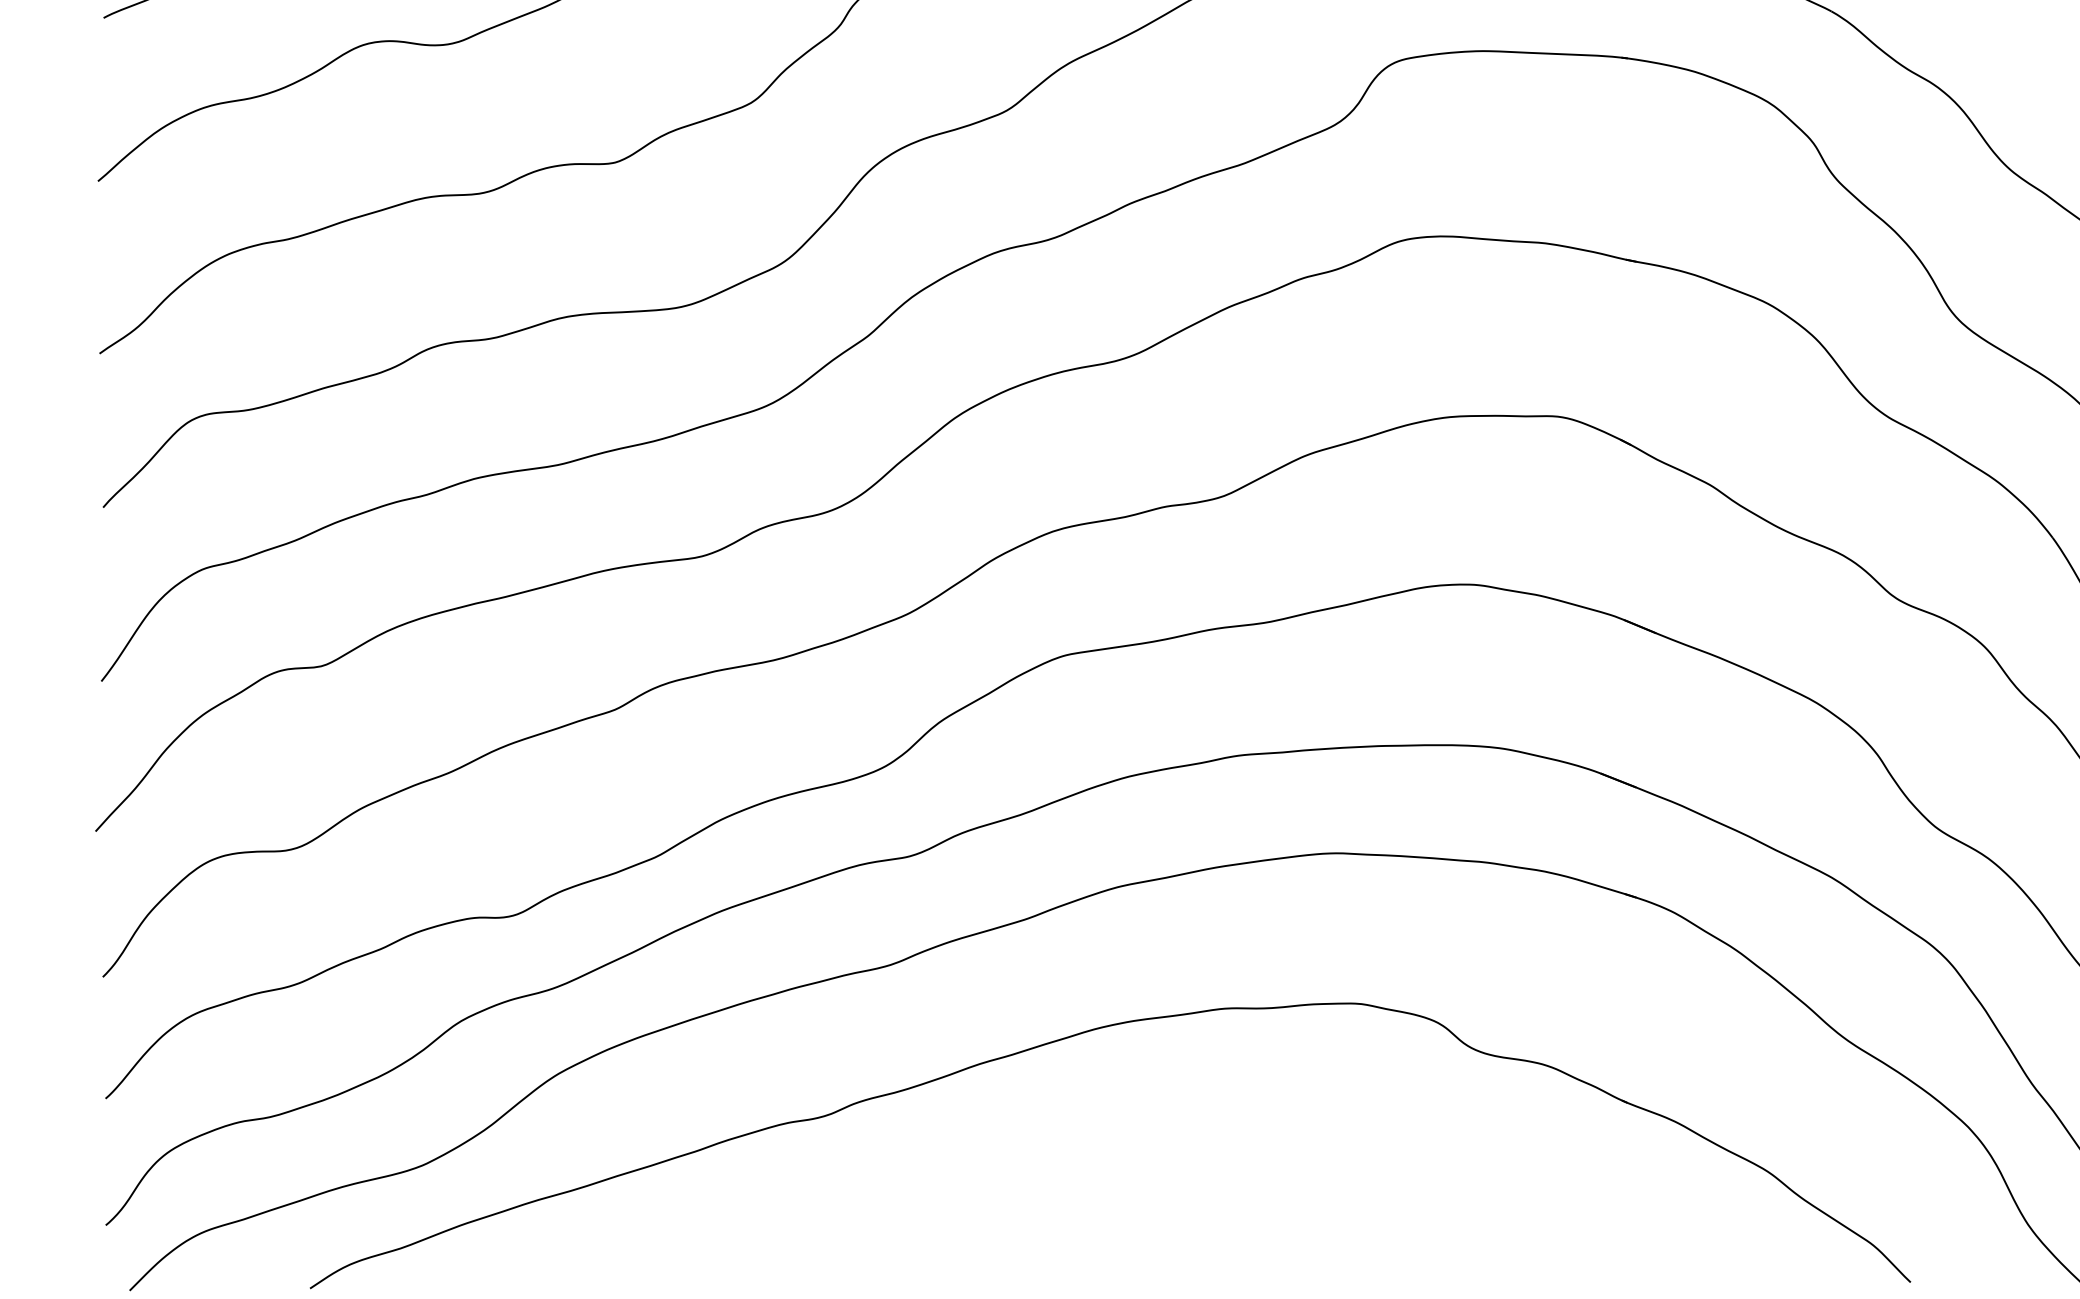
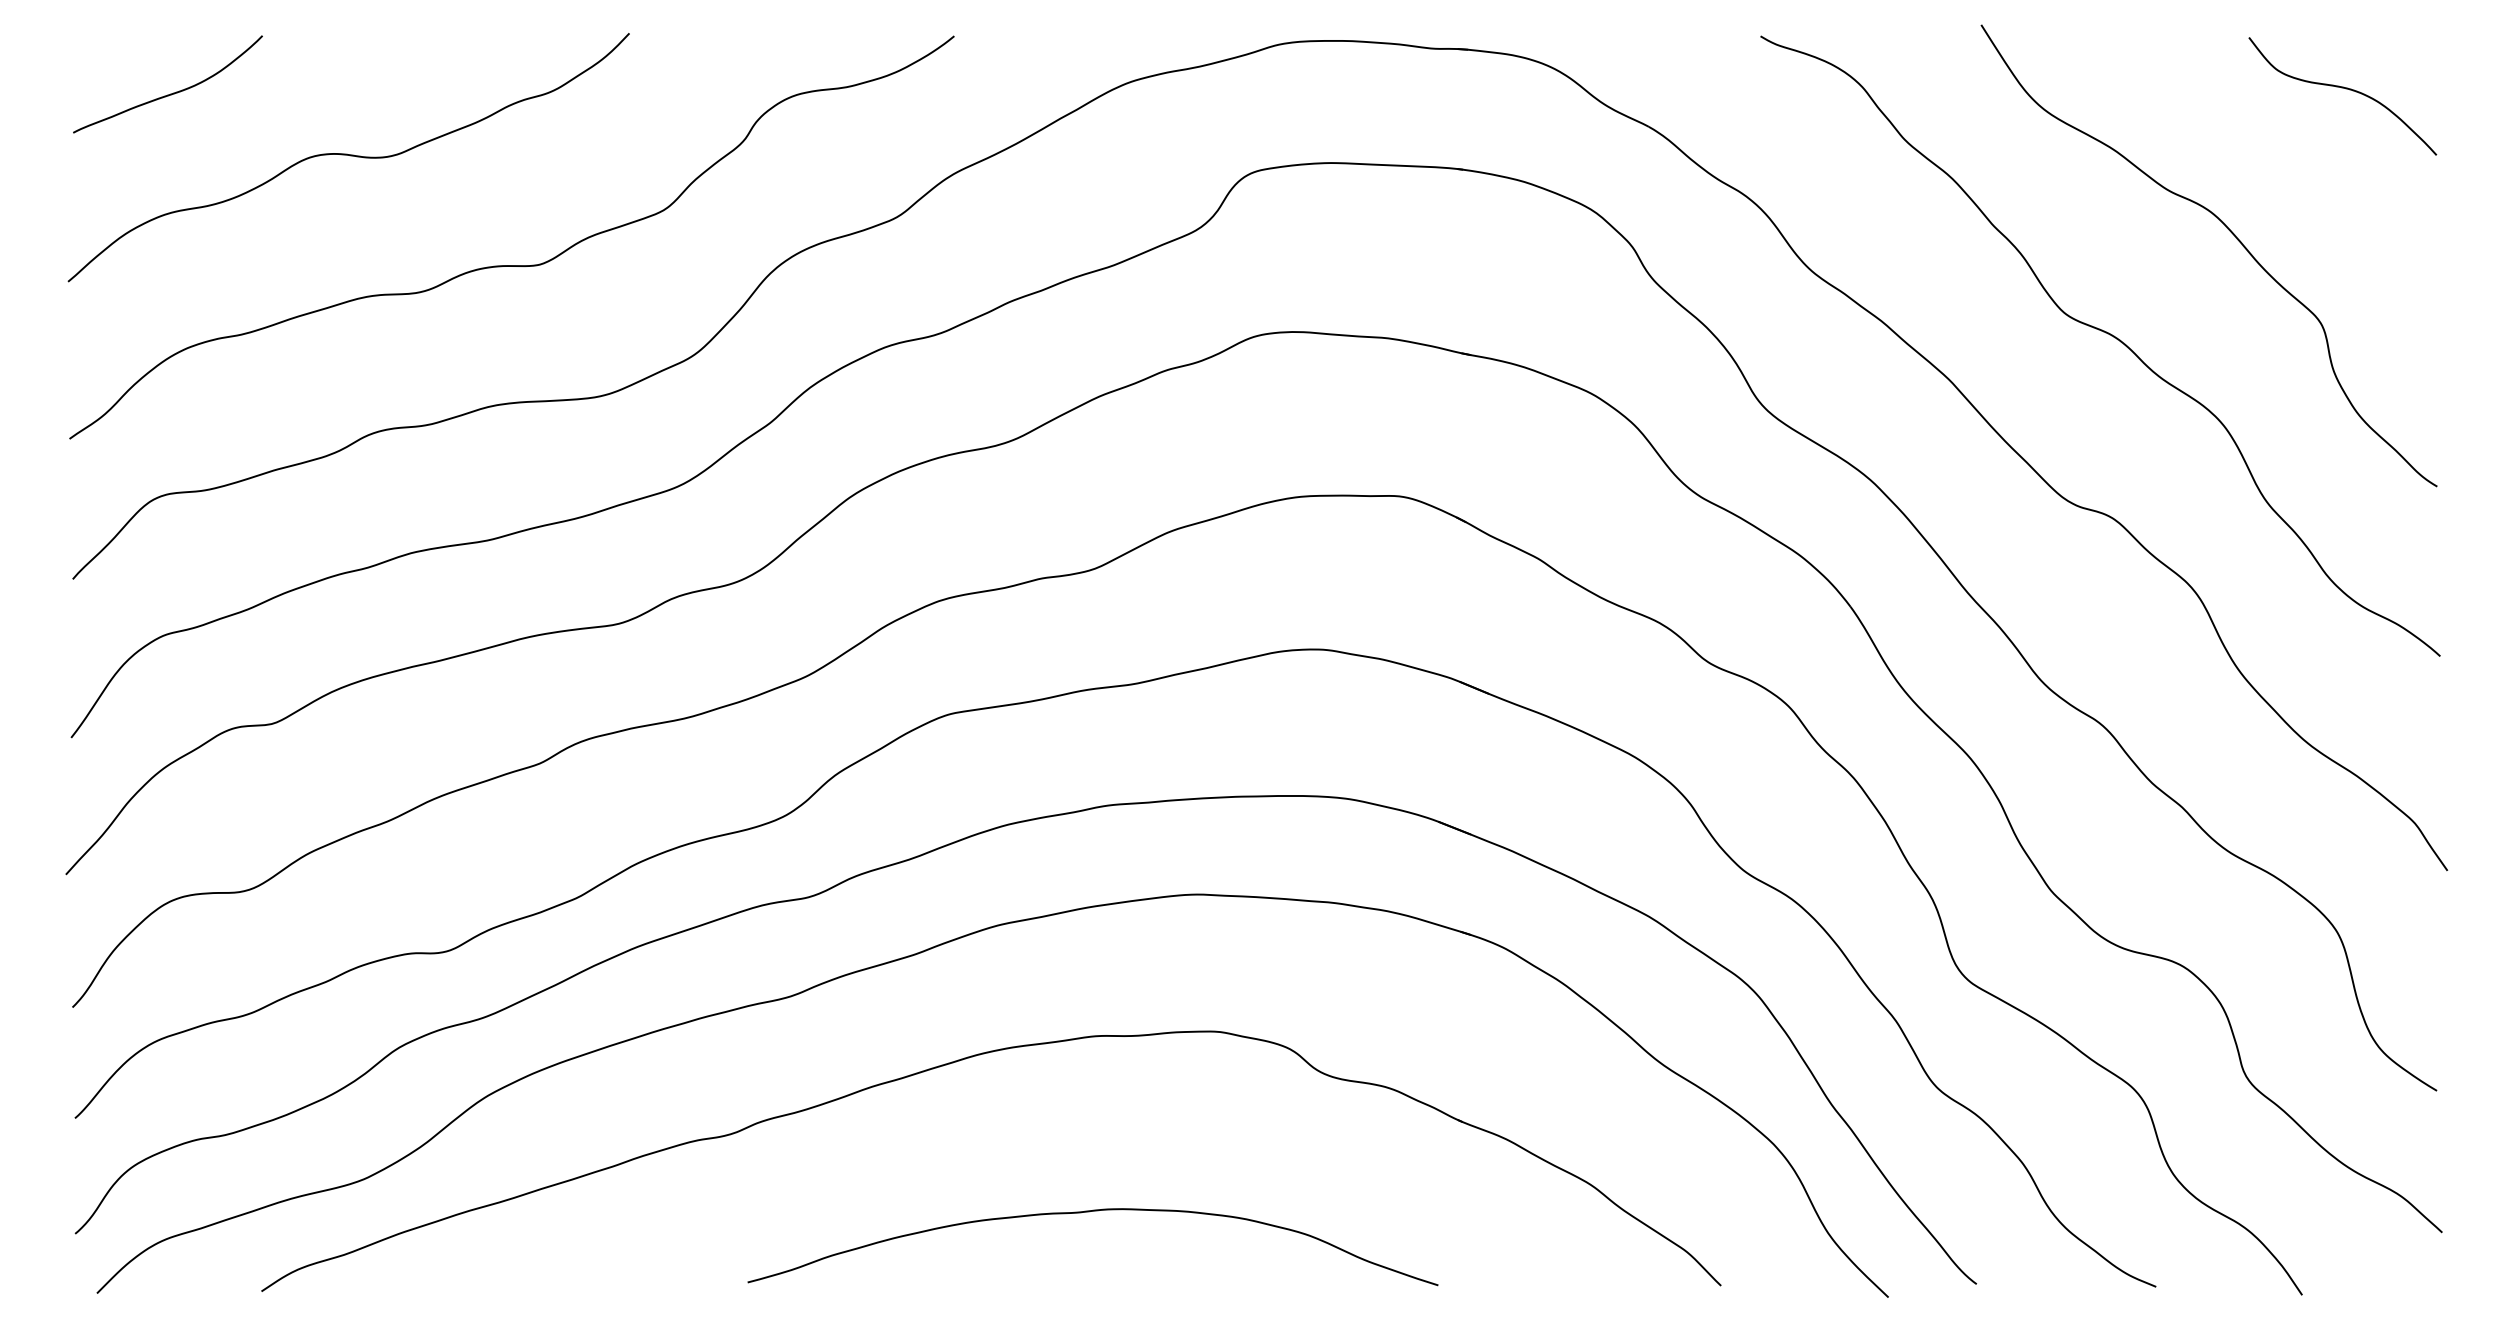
curve: (1218, 1201) -> (1089, 1212), added

